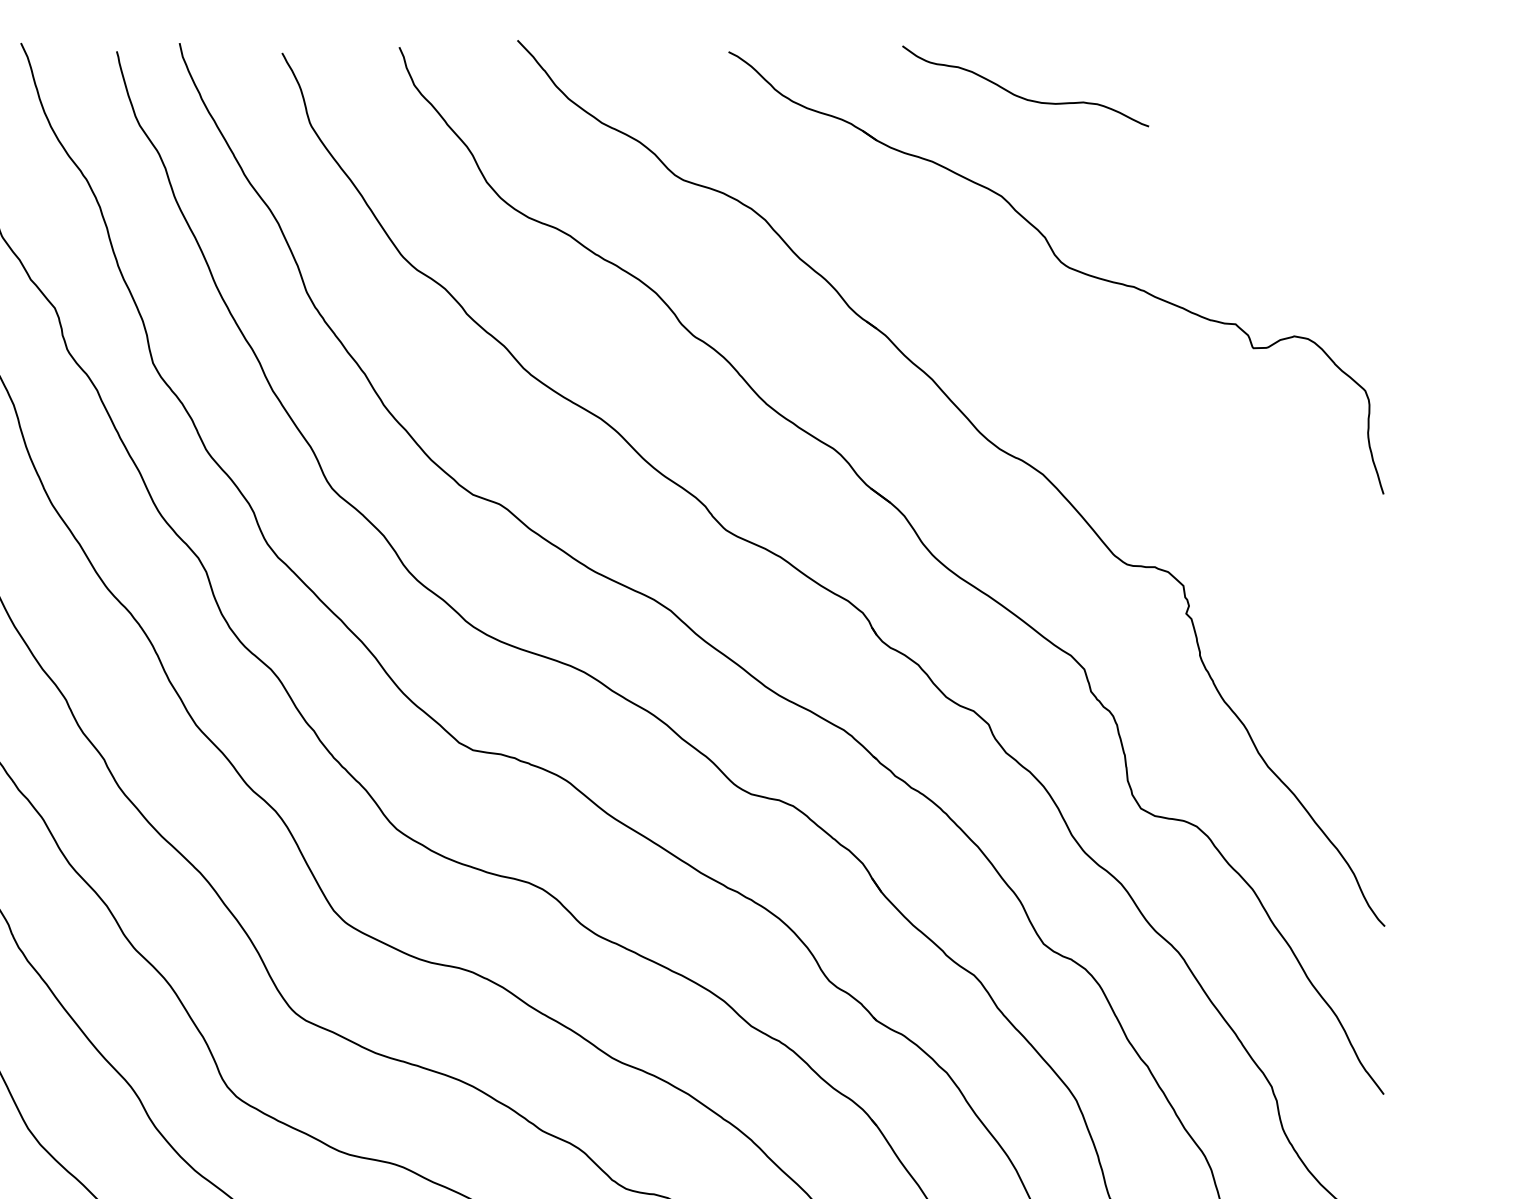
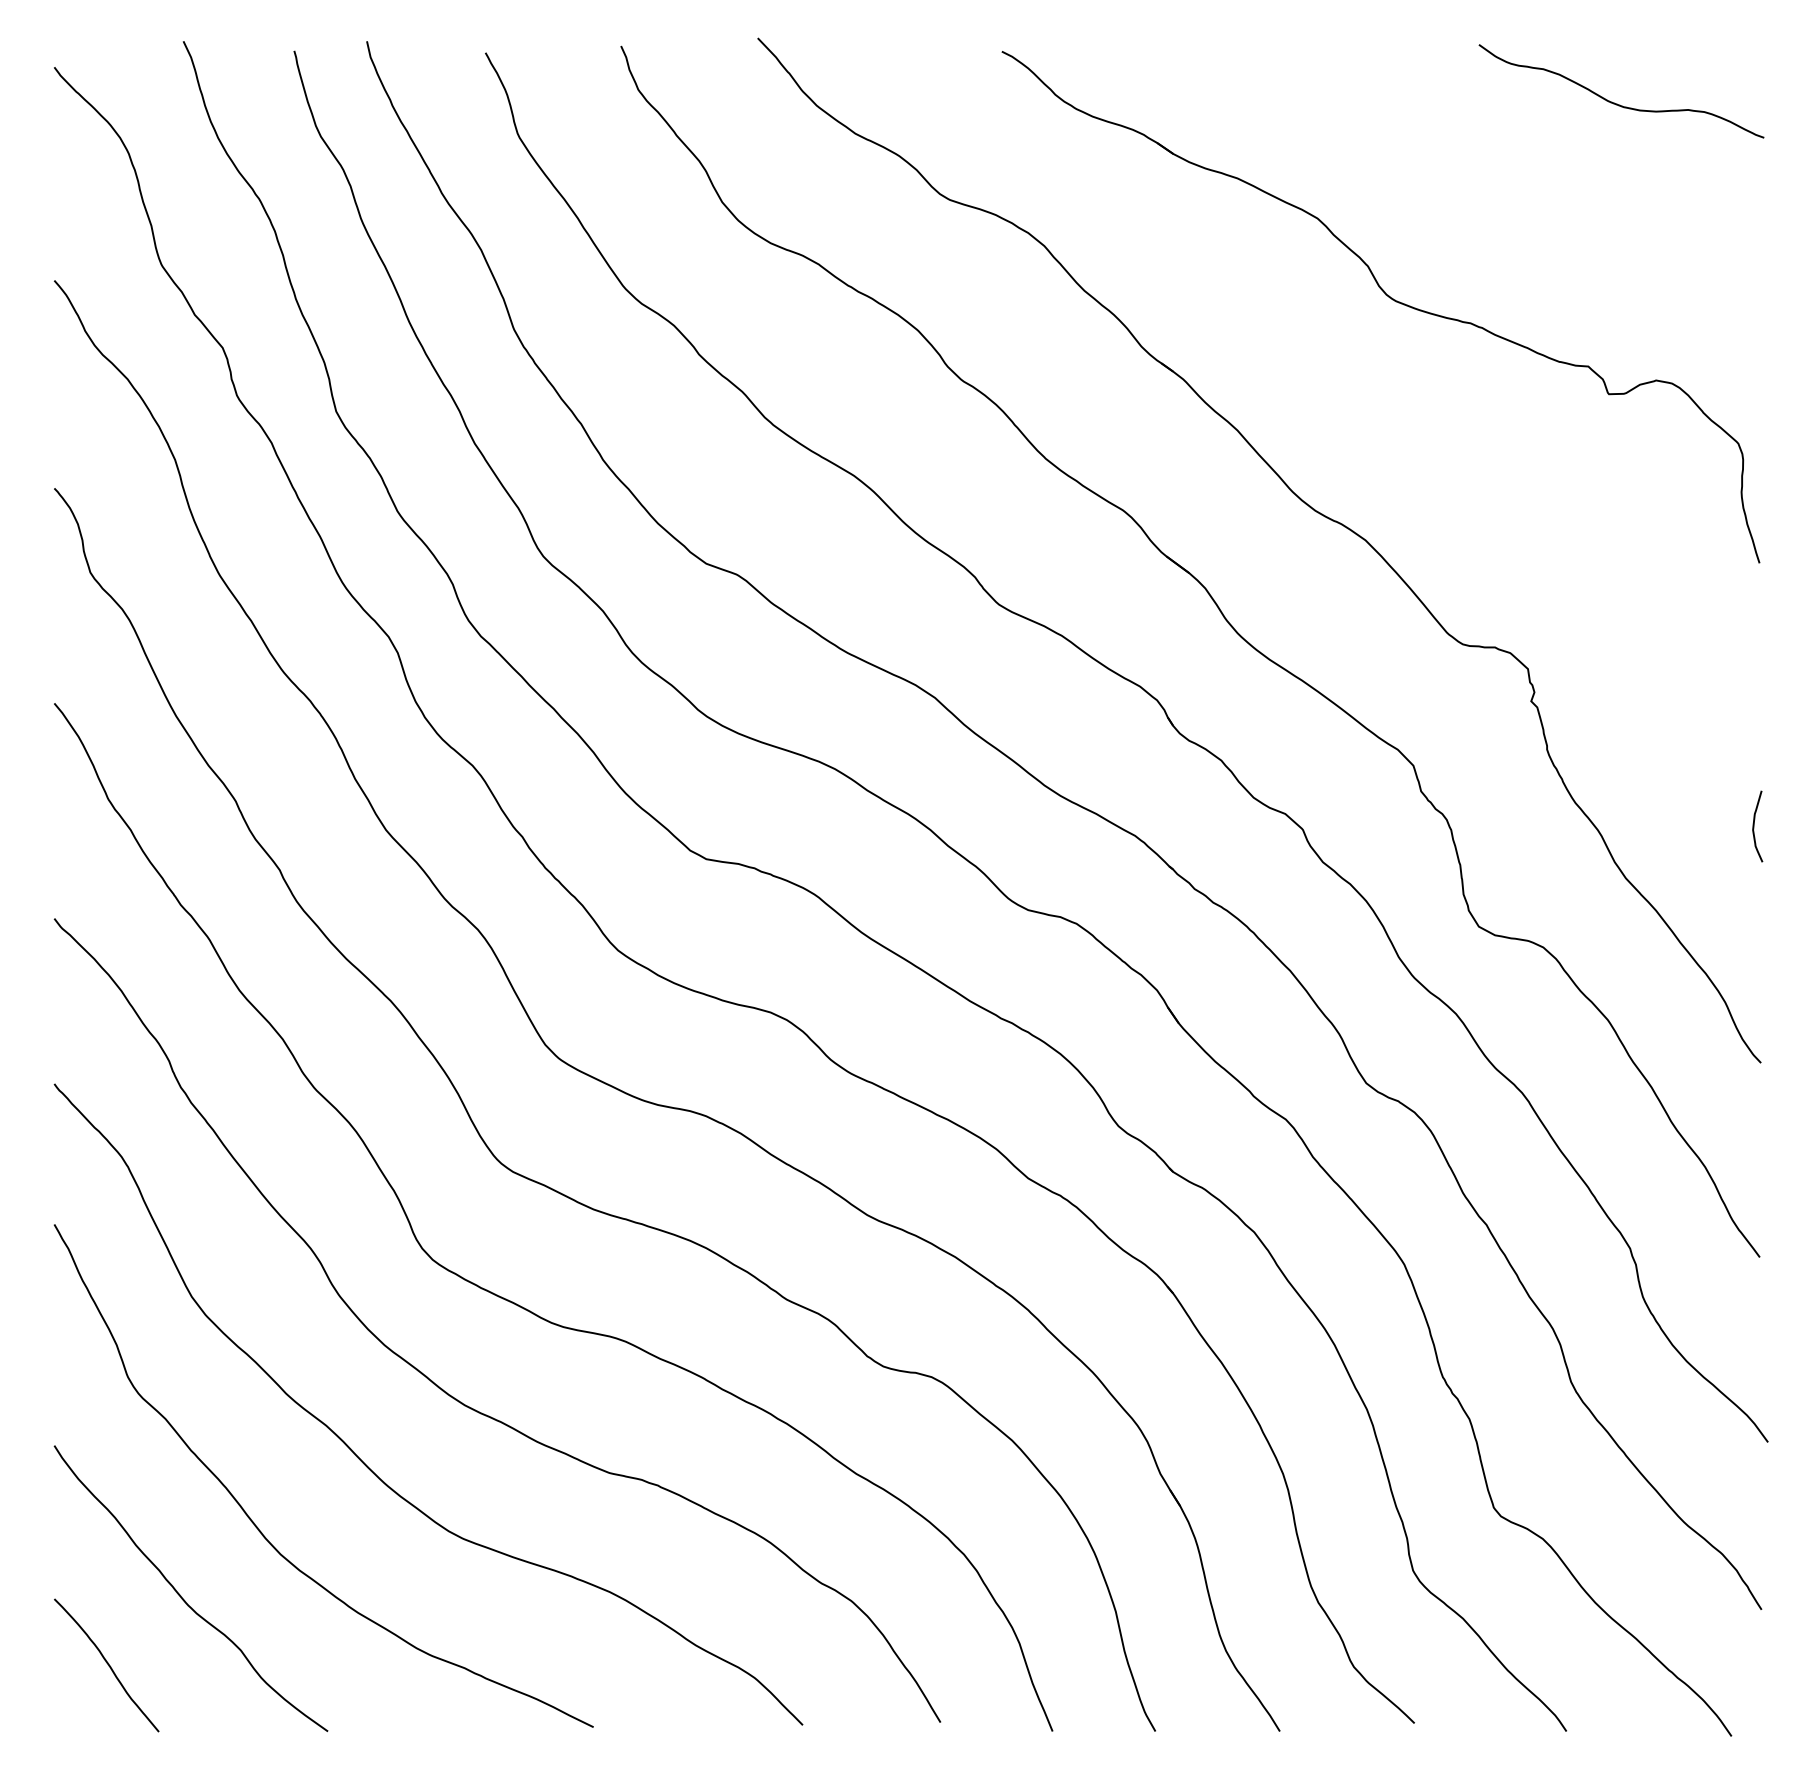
curve: (1022, 96) -> (1617, 103), moved
curve: (1379, 721) -> (1754, 826), added

